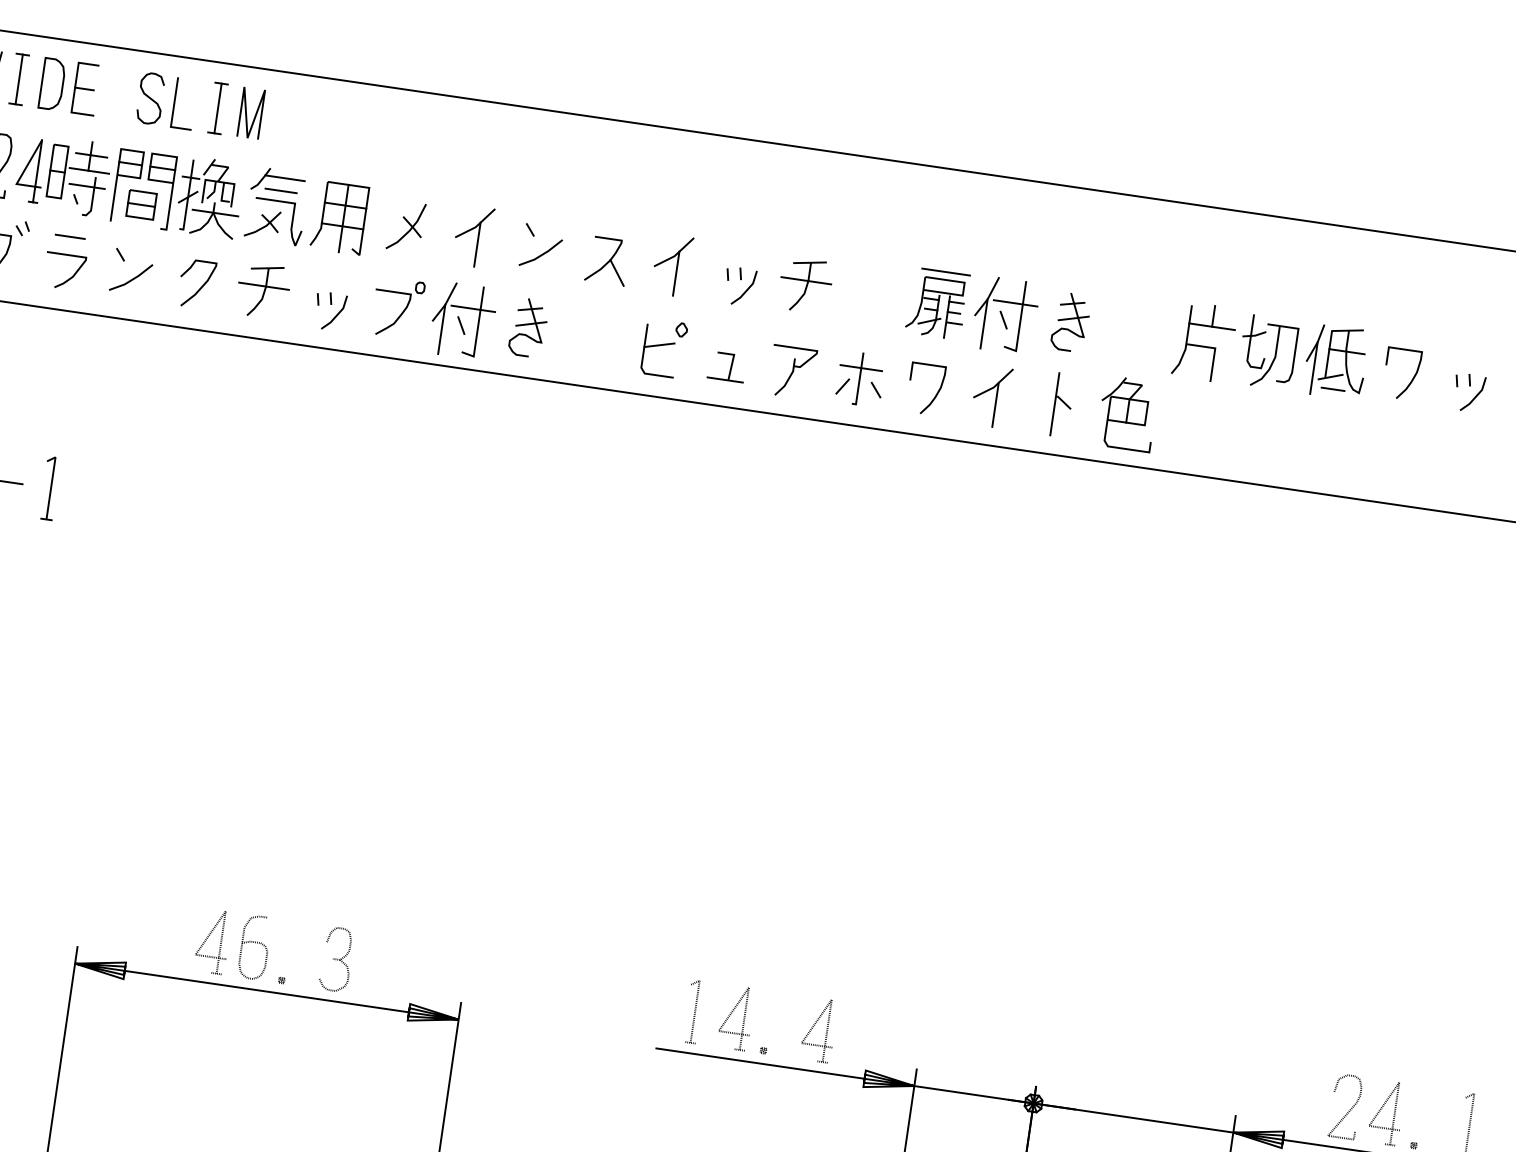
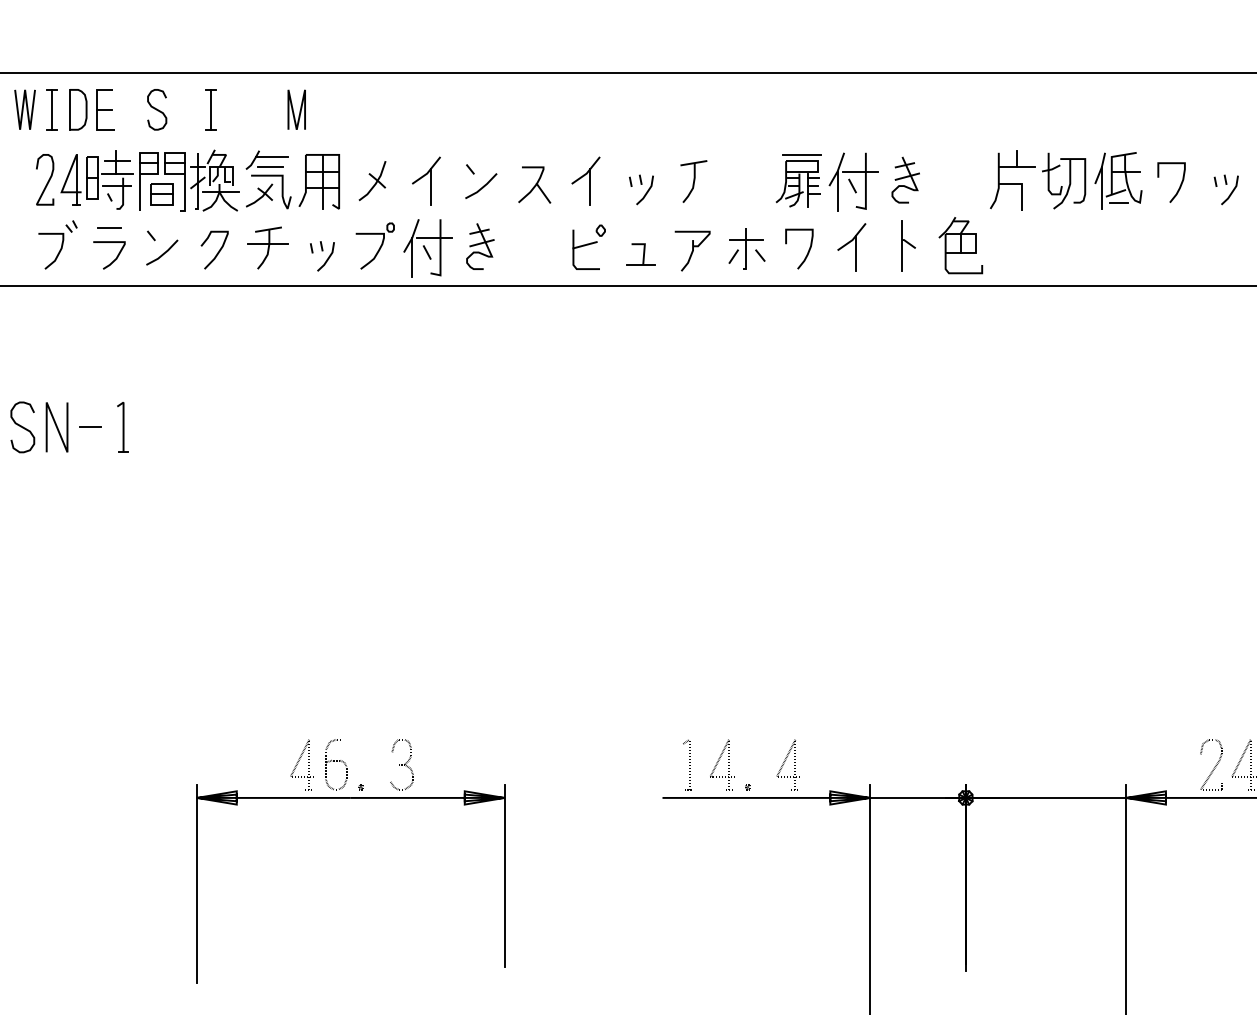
line: (174, 103) -> (176, 110), removed
line: (247, 112) -> (293, 109), moved
line: (806, 280) -> (693, 177), removed

